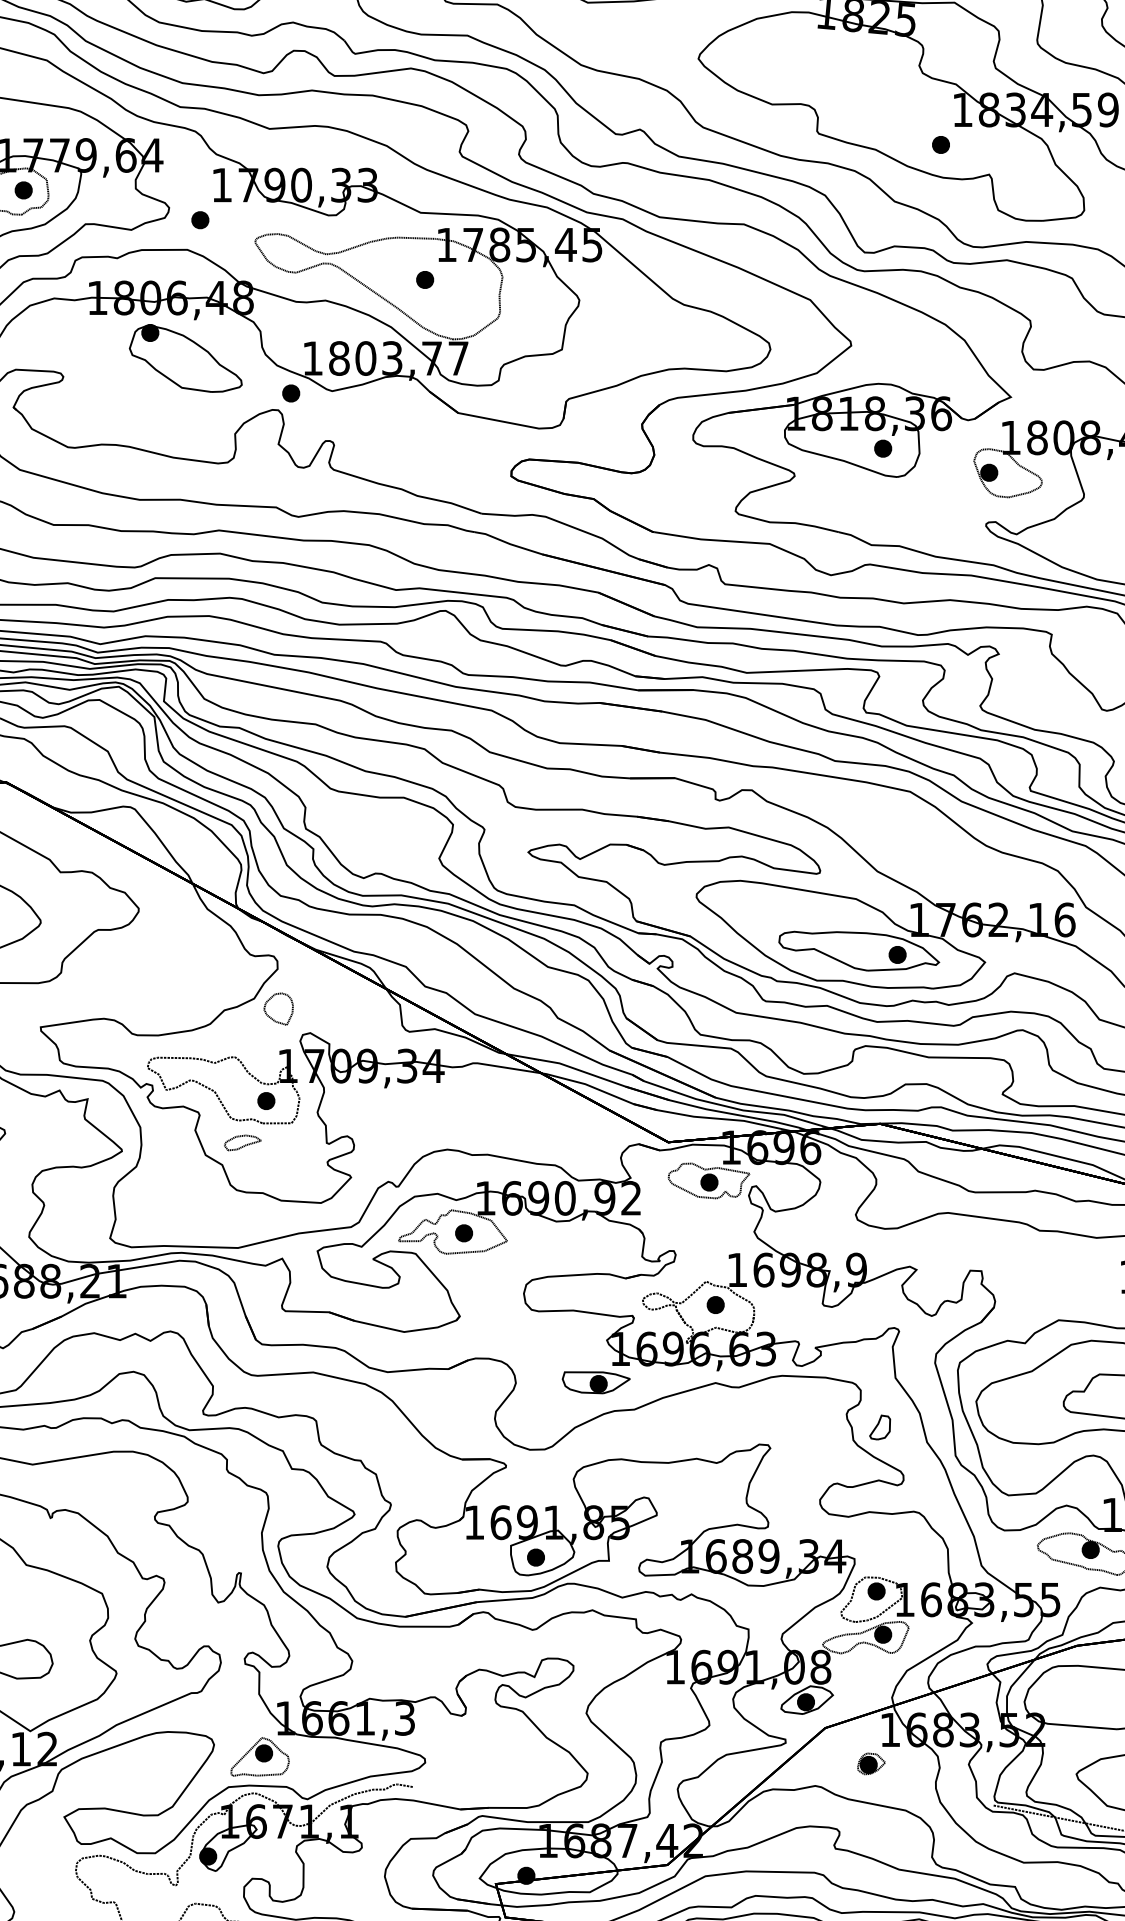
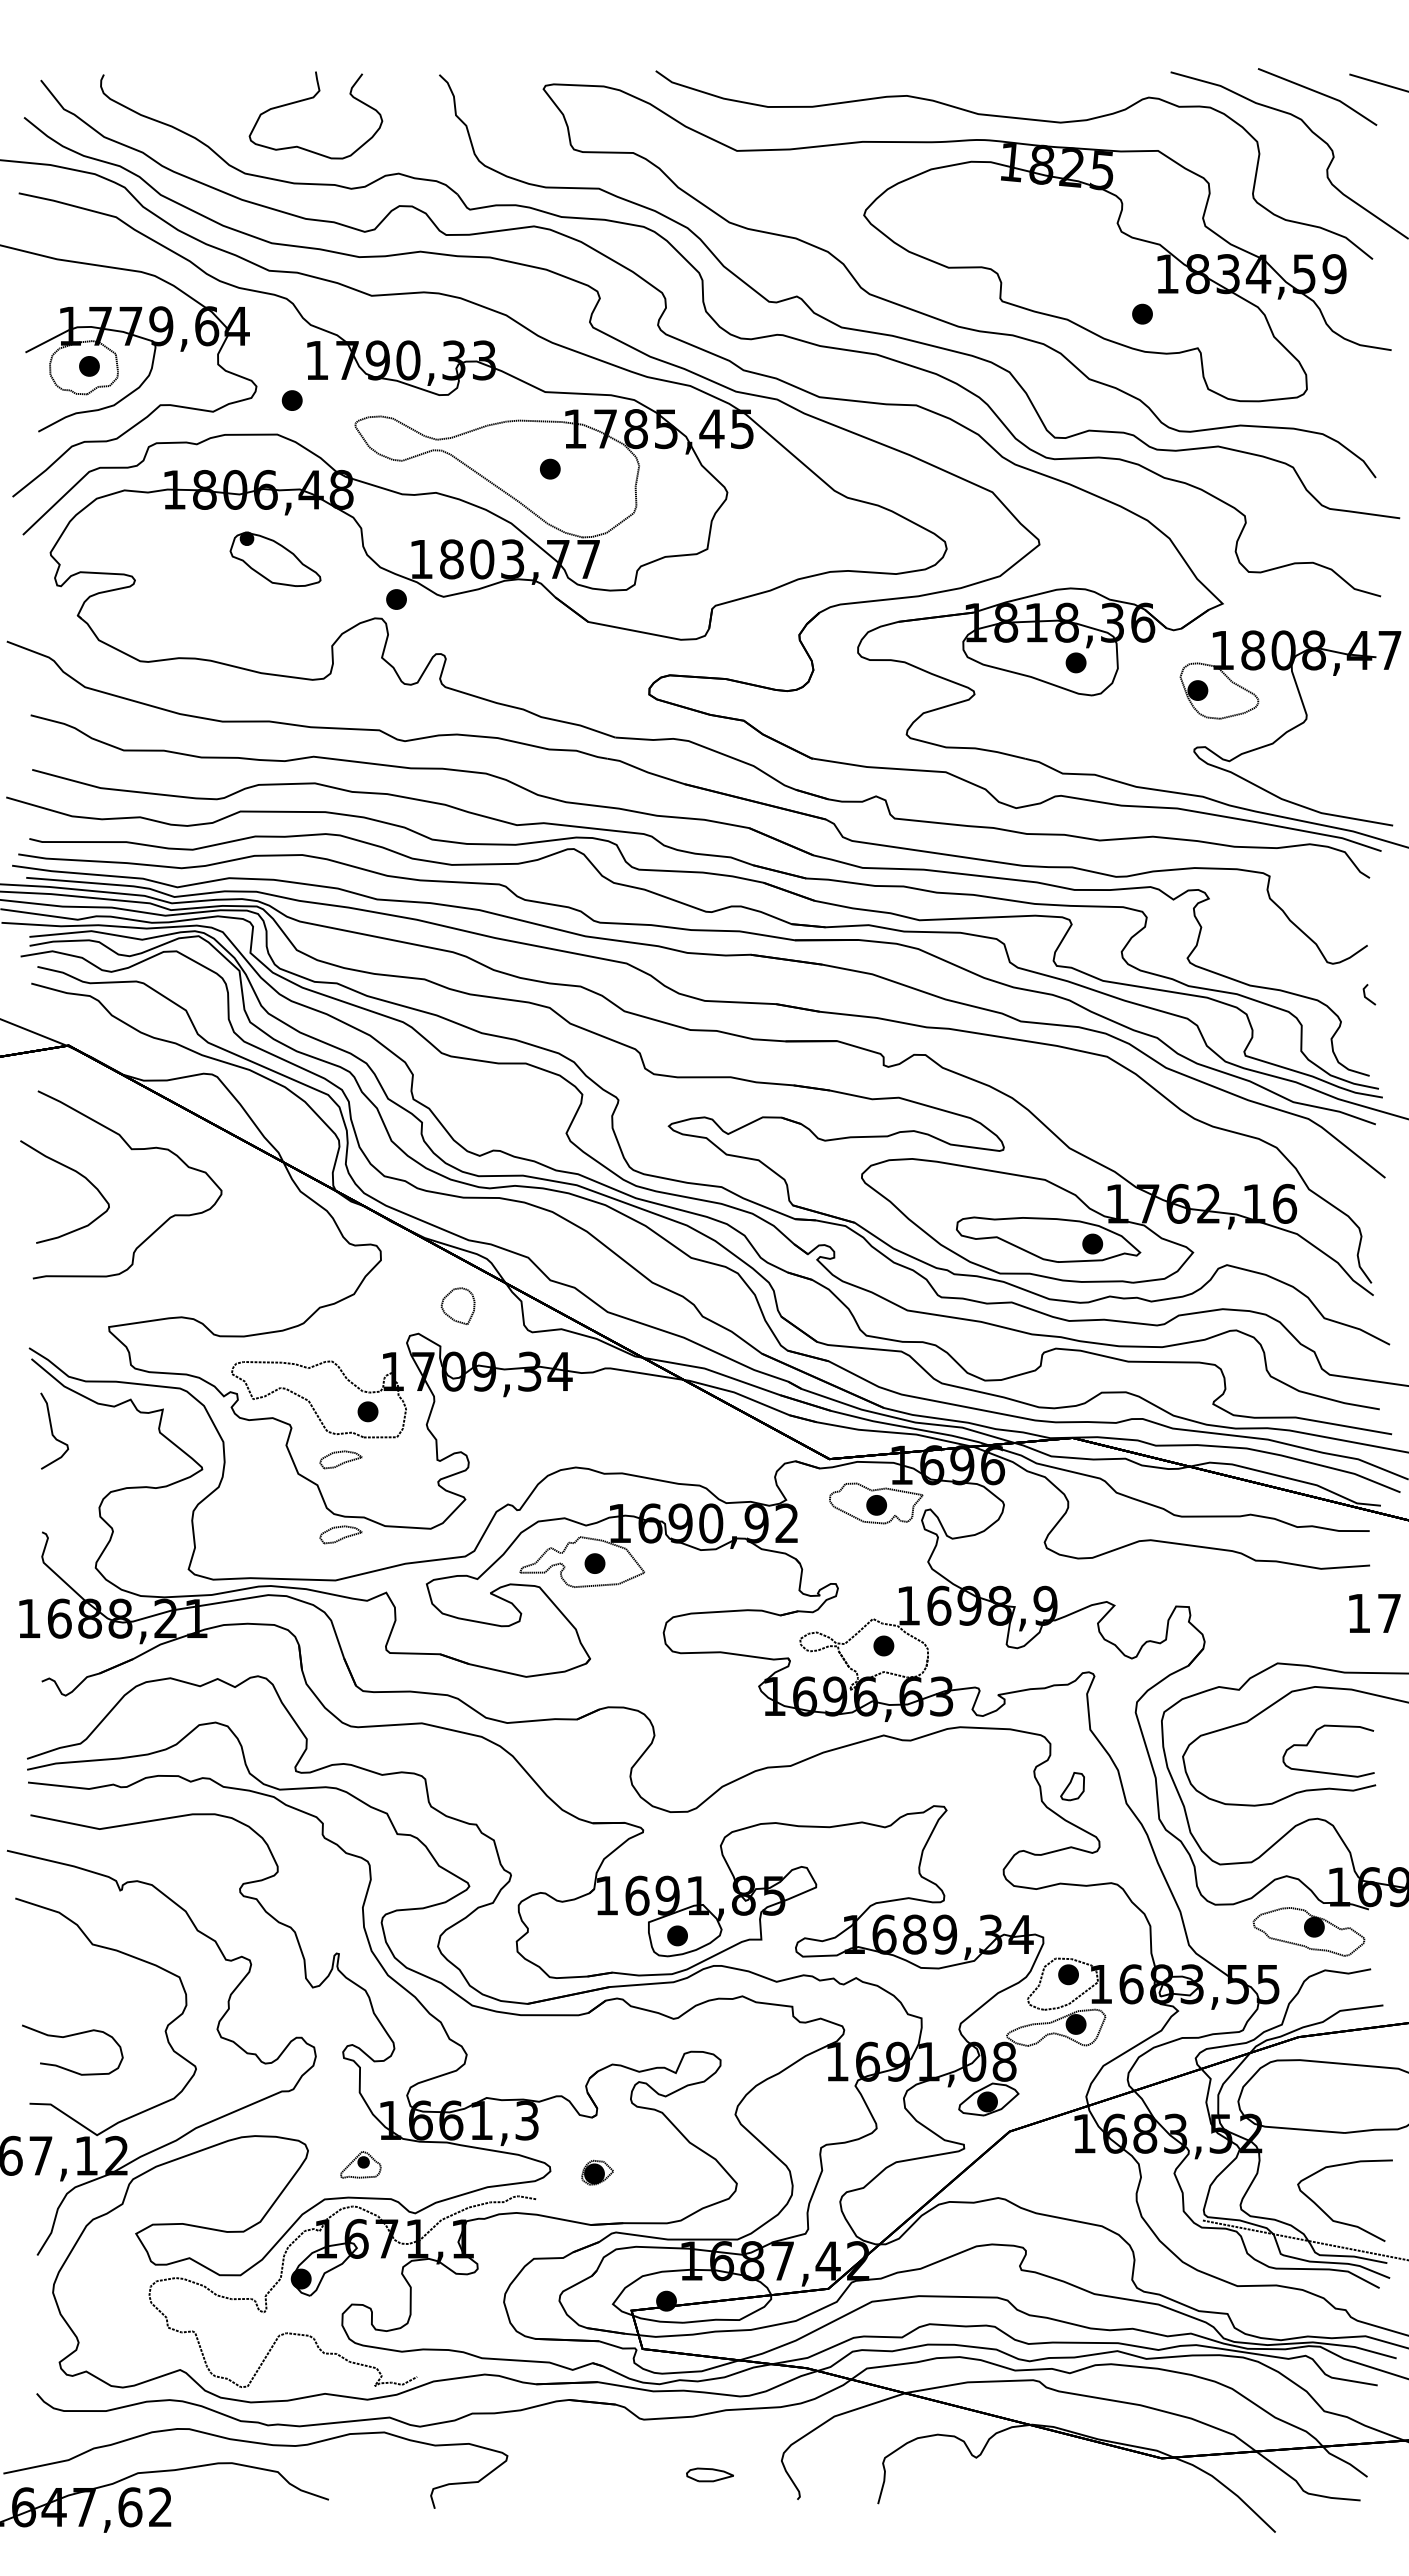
part: (185, 357) -> (275, 558), size x0.7
part: (278, 1008) -> (457, 1305), moved
part: (242, 1207) -> (340, 1534), added
part: (596, 1383) -> (746, 1735), removed
part: (259, 1756) -> (360, 2164), size x0.6
part: (871, 1763) -> (597, 2172), moved

